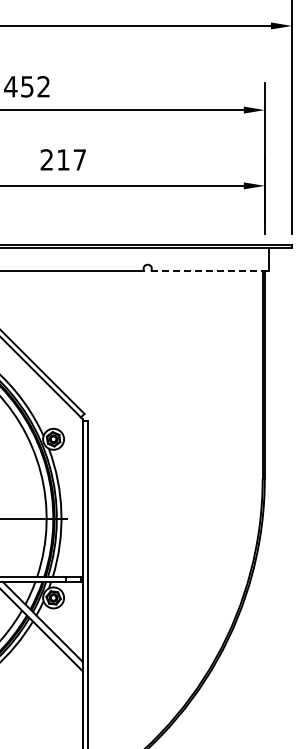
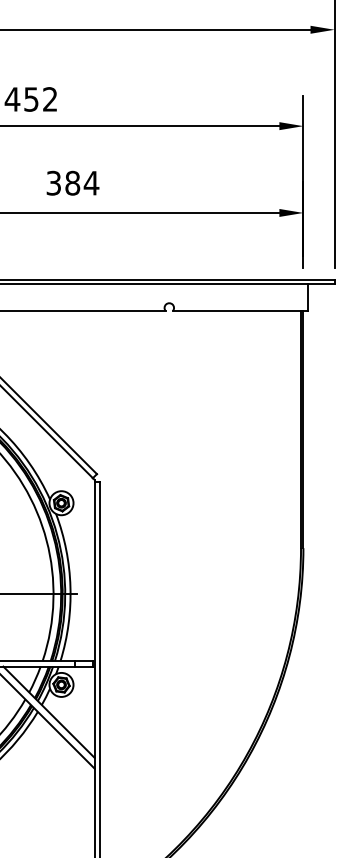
text: (63, 159) -> (72, 182), 217 -> 384
line: (209, 271) -> (240, 311), dashed -> solid

